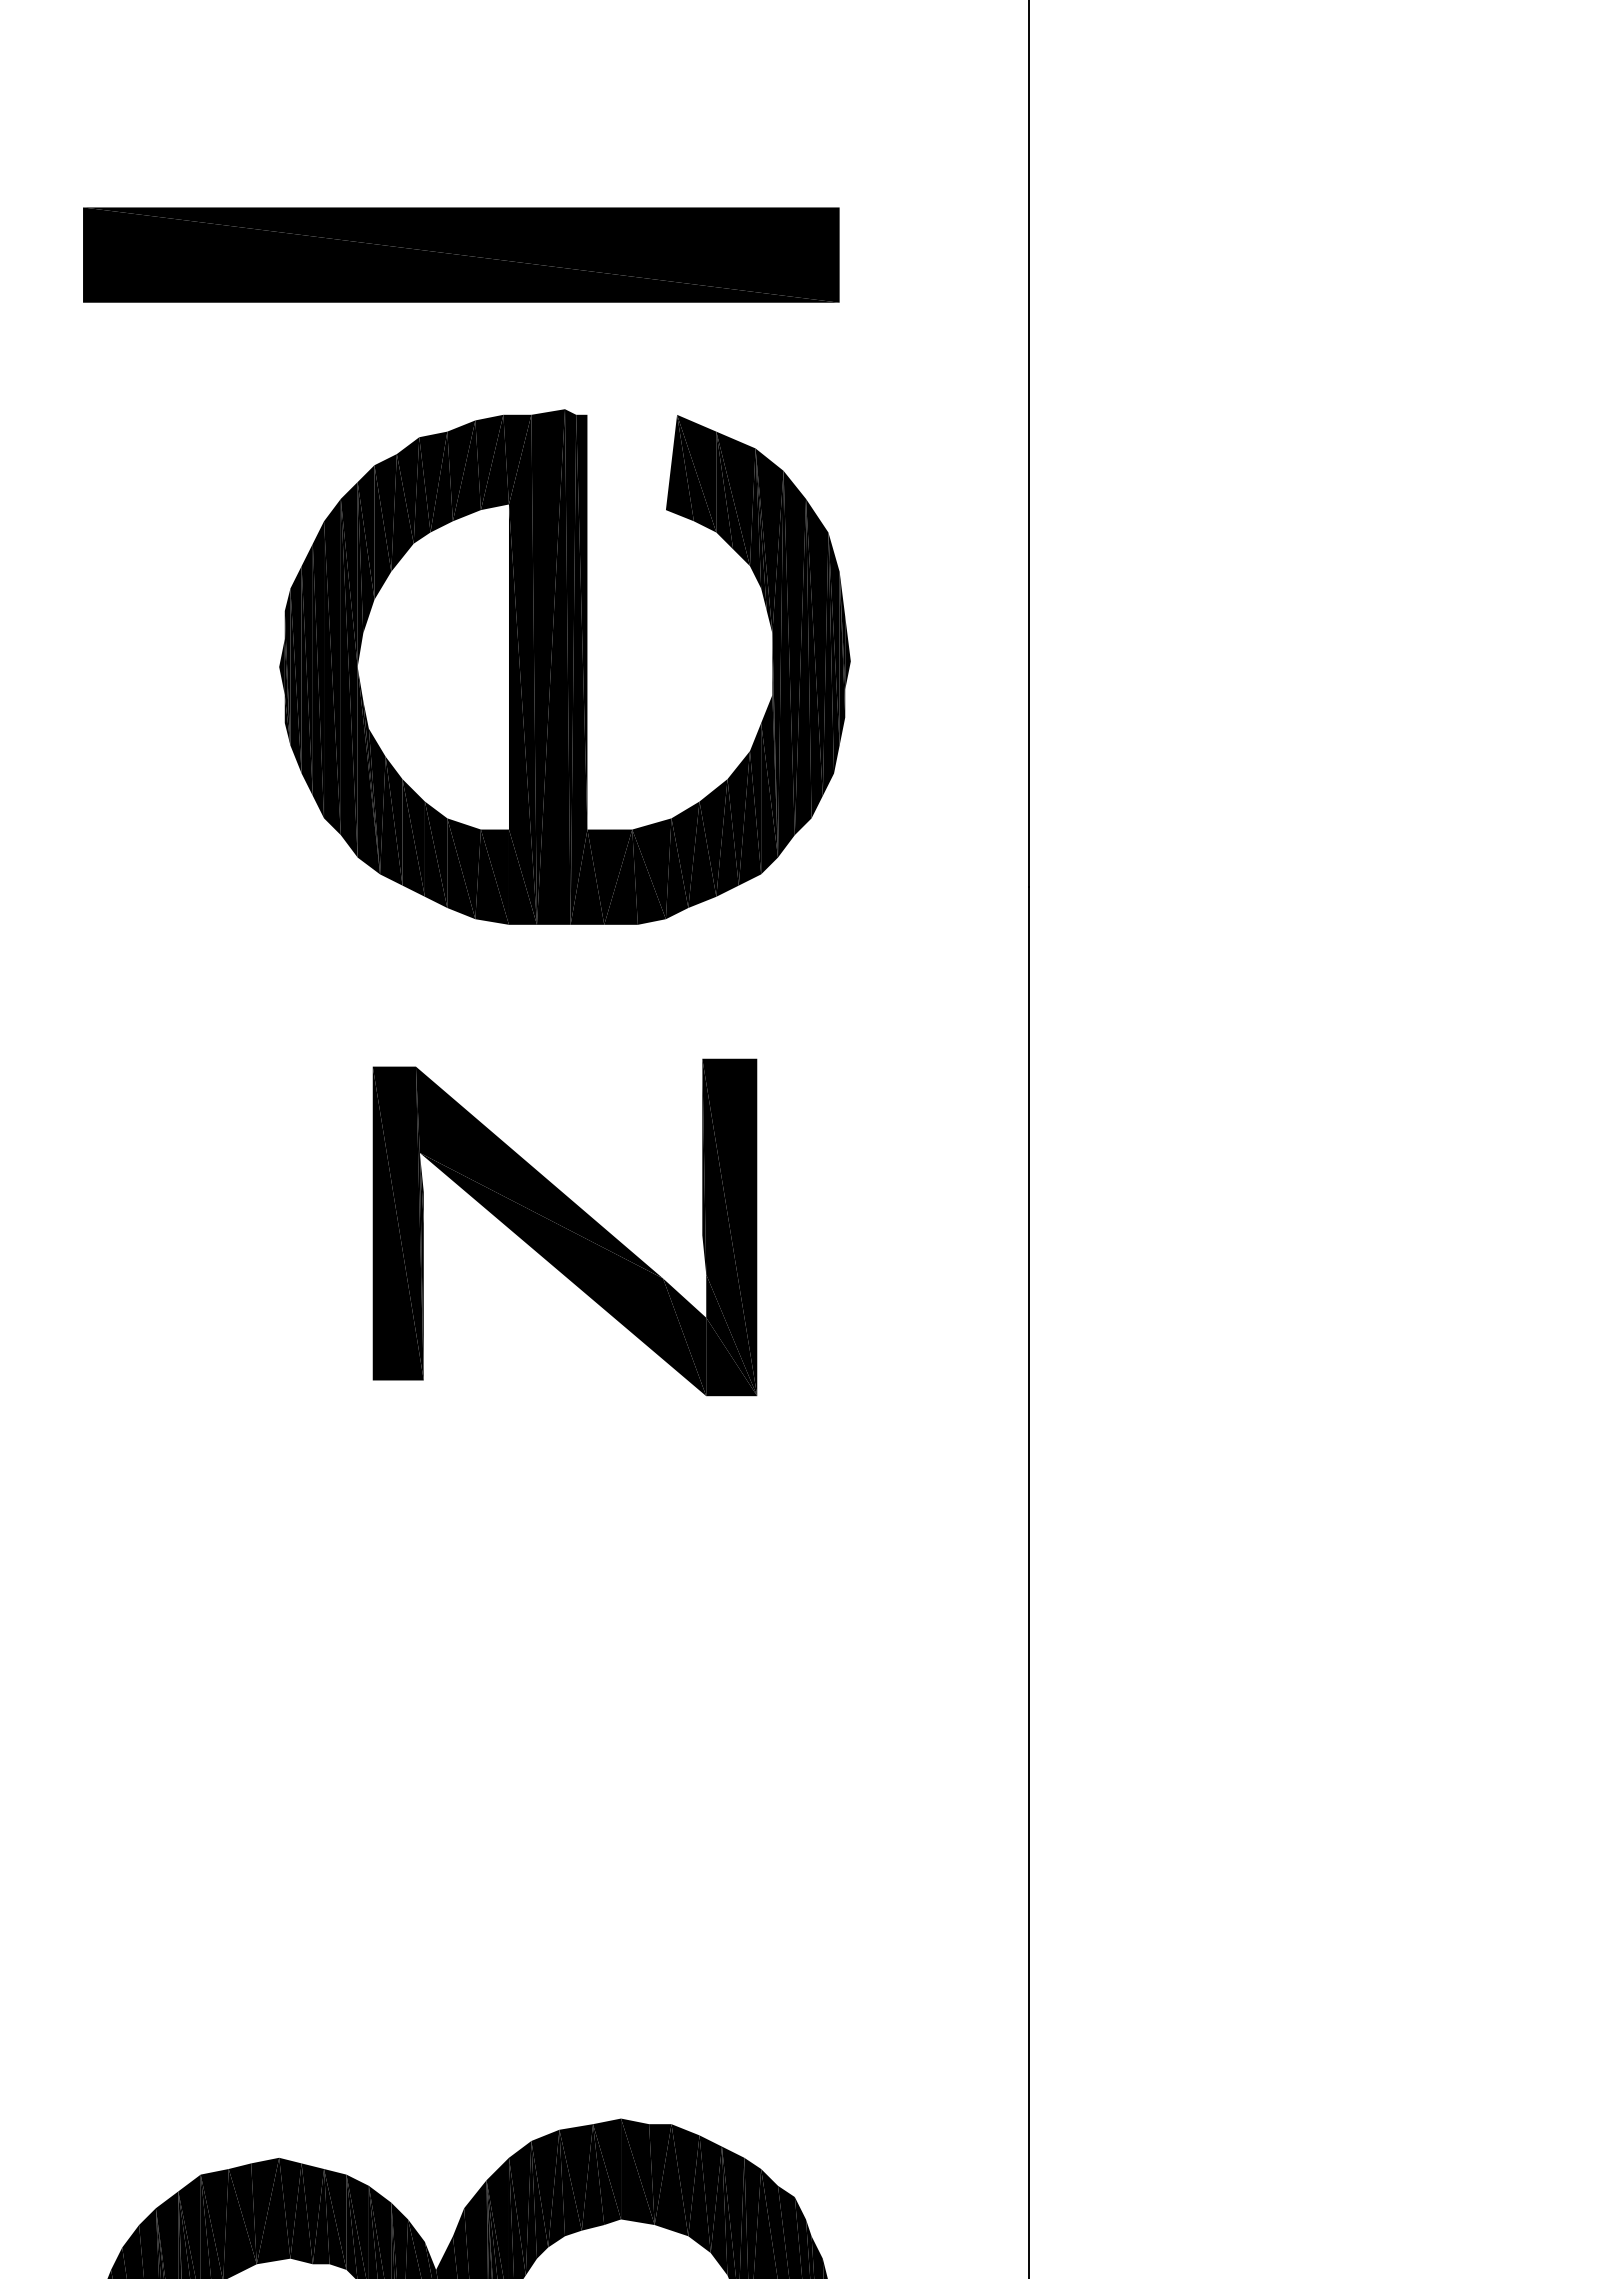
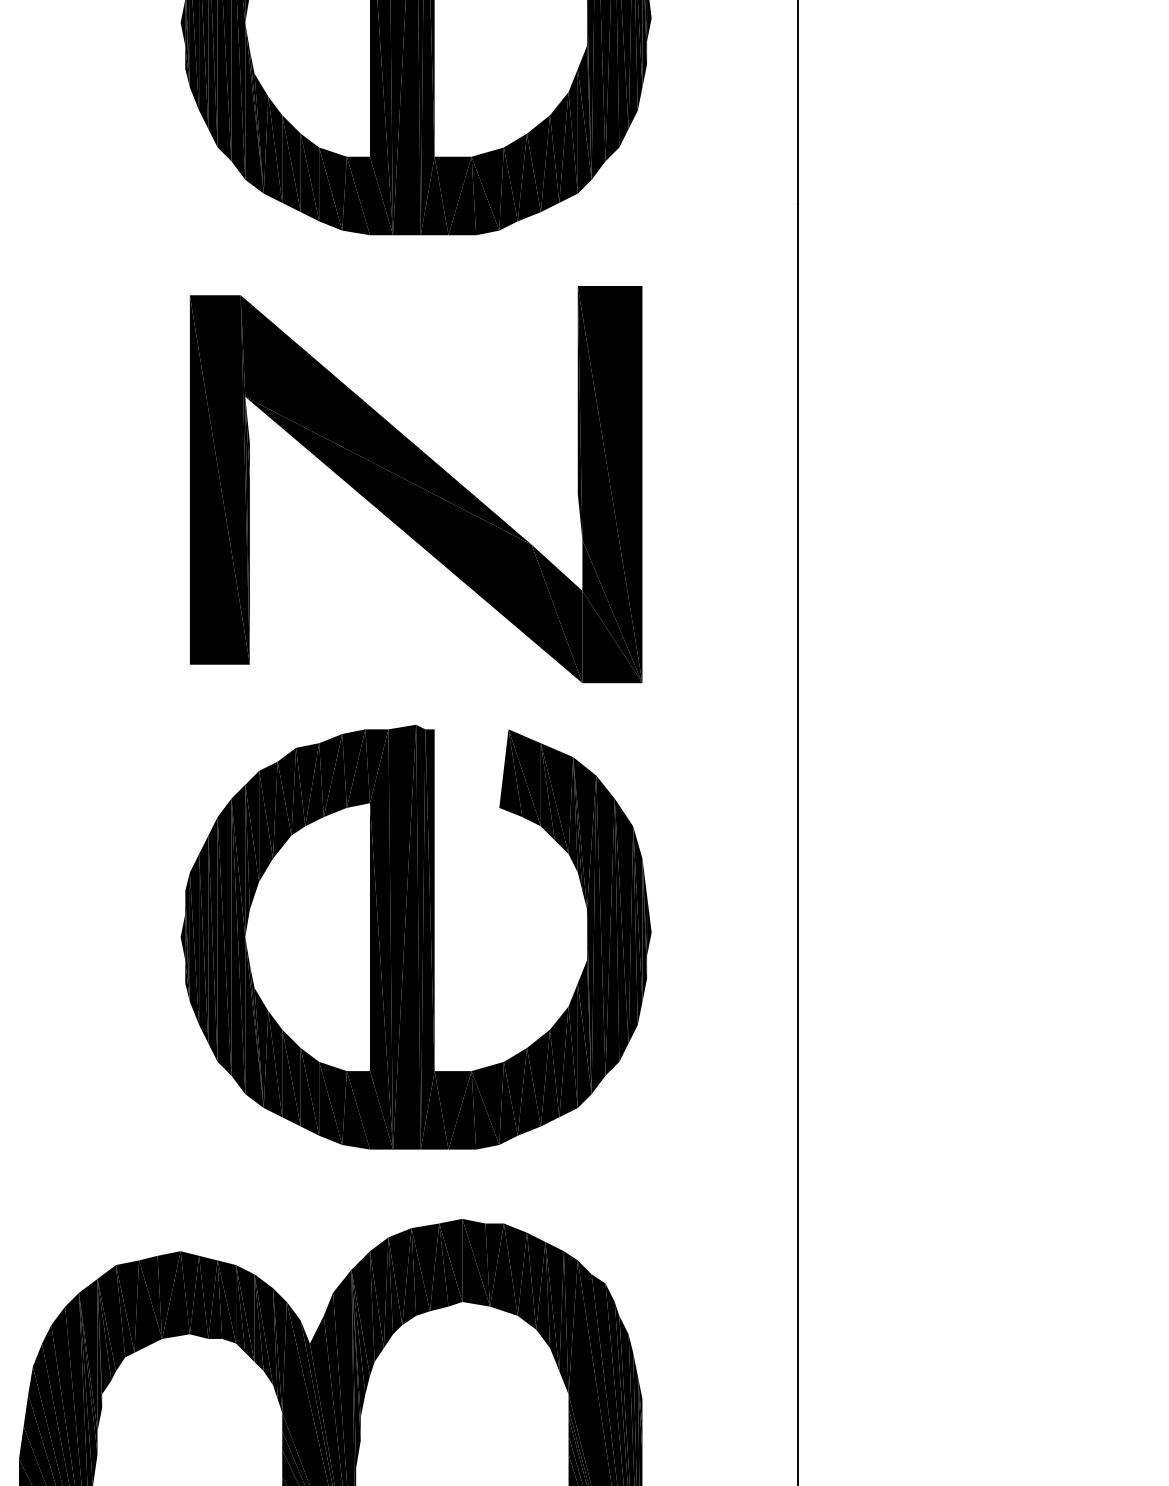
part: (564, 1227) -> (415, 484), size x1.43
part: (564, 1776) -> (415, 937), added

